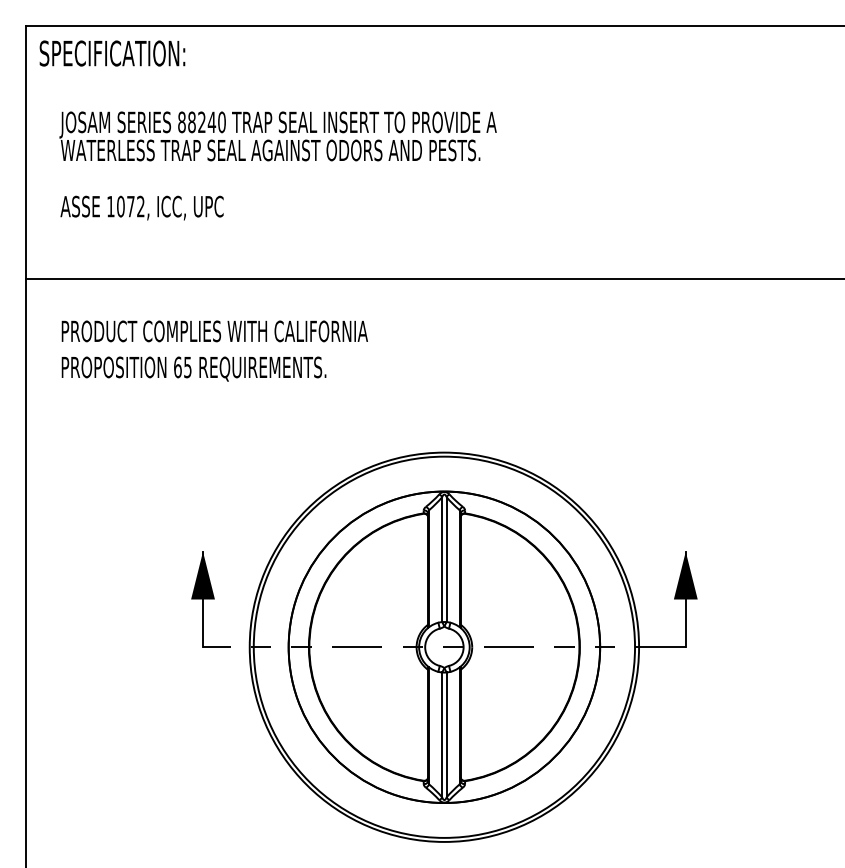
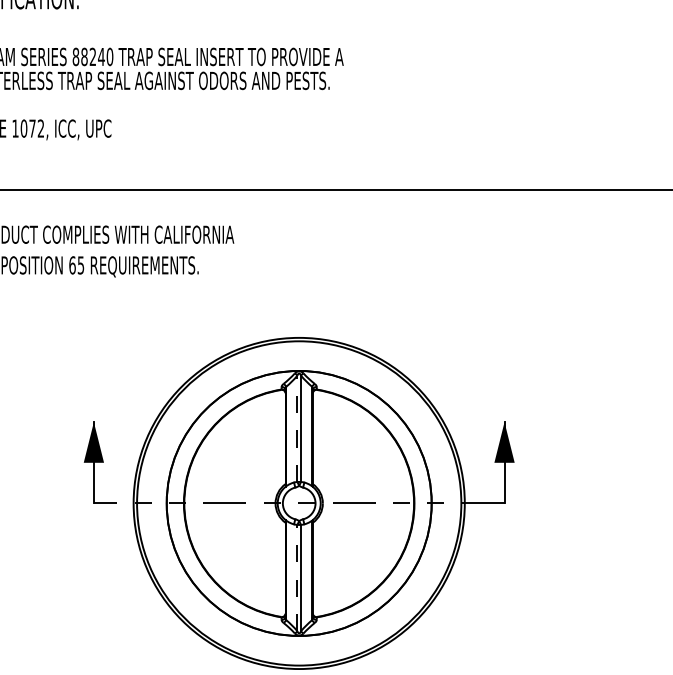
line: (442, 559) -> (297, 428), solid -> dashed
line: (442, 734) -> (297, 577), solid -> dashed

